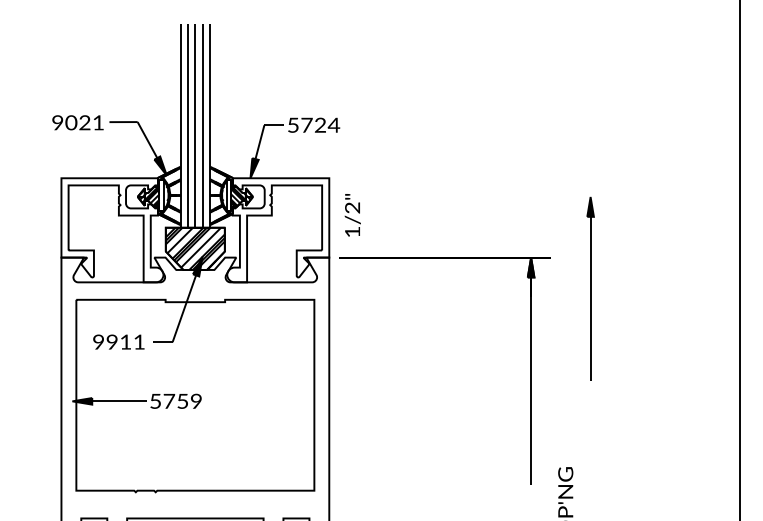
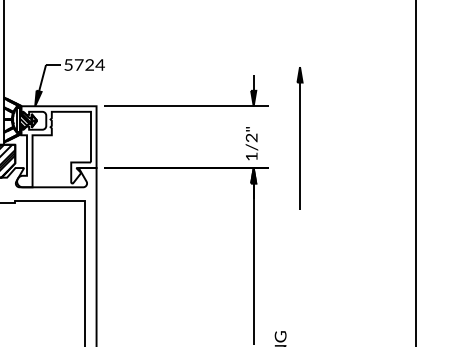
part: (444, 177) -> (186, 105), added
text: (352, 215) -> (251, 143), moved
part: (590, 288) -> (299, 138), moved

